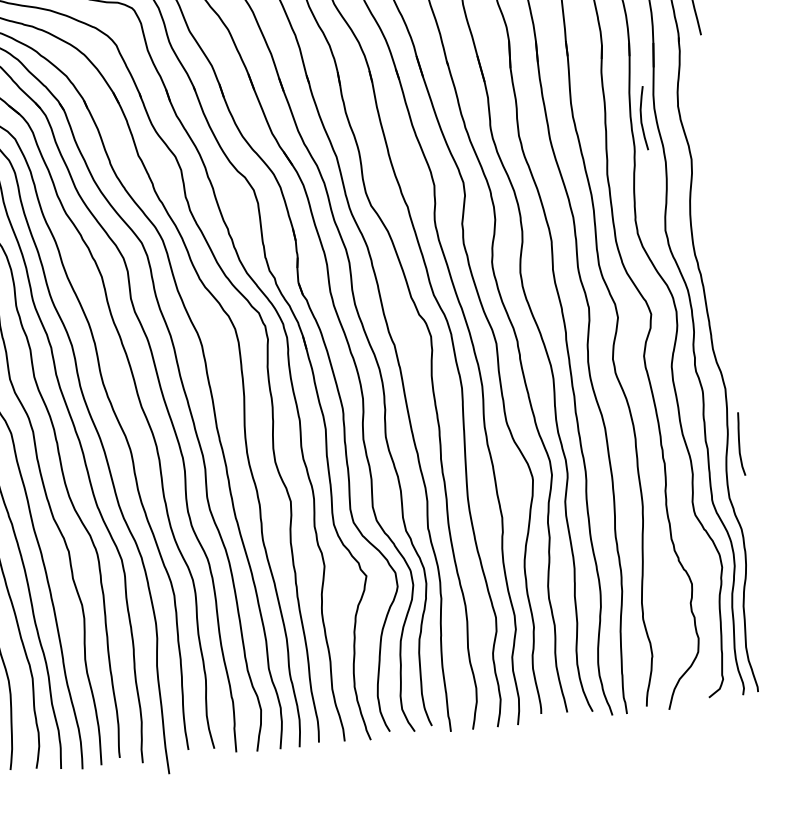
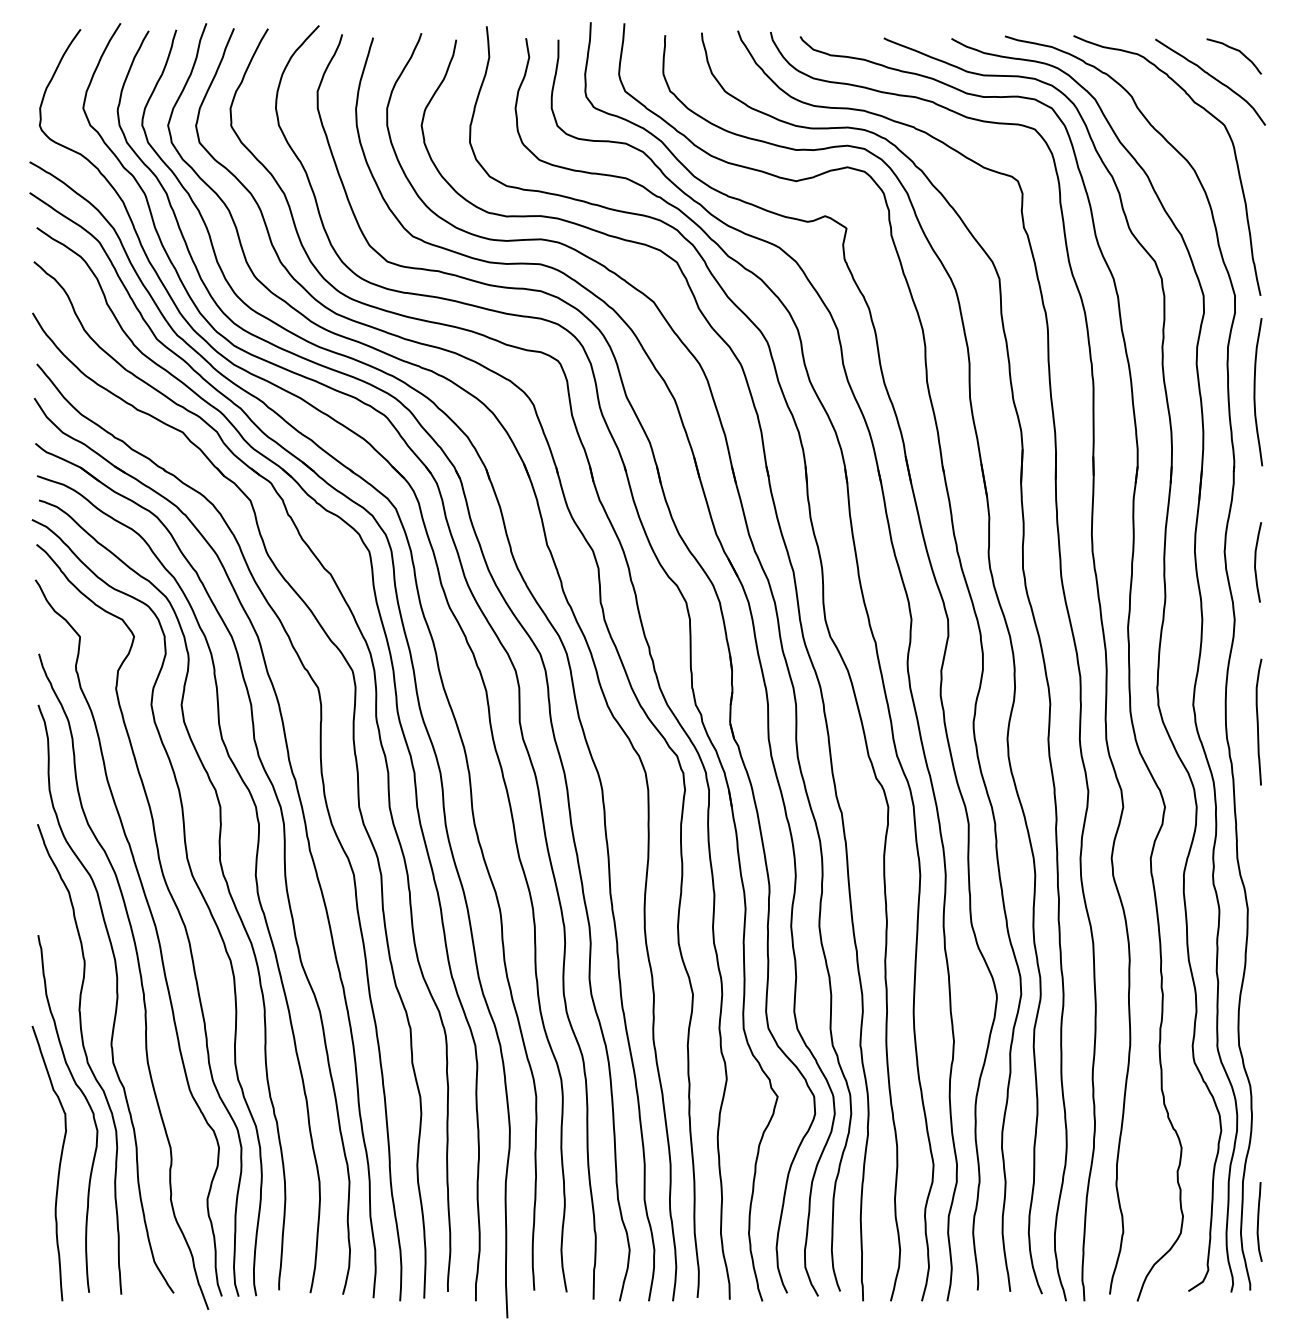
curve: (642, 118) -> (1256, 562), moved
curve: (718, 238) -> (1258, 721), added
curve: (739, 443) -> (1258, 1221), moved

